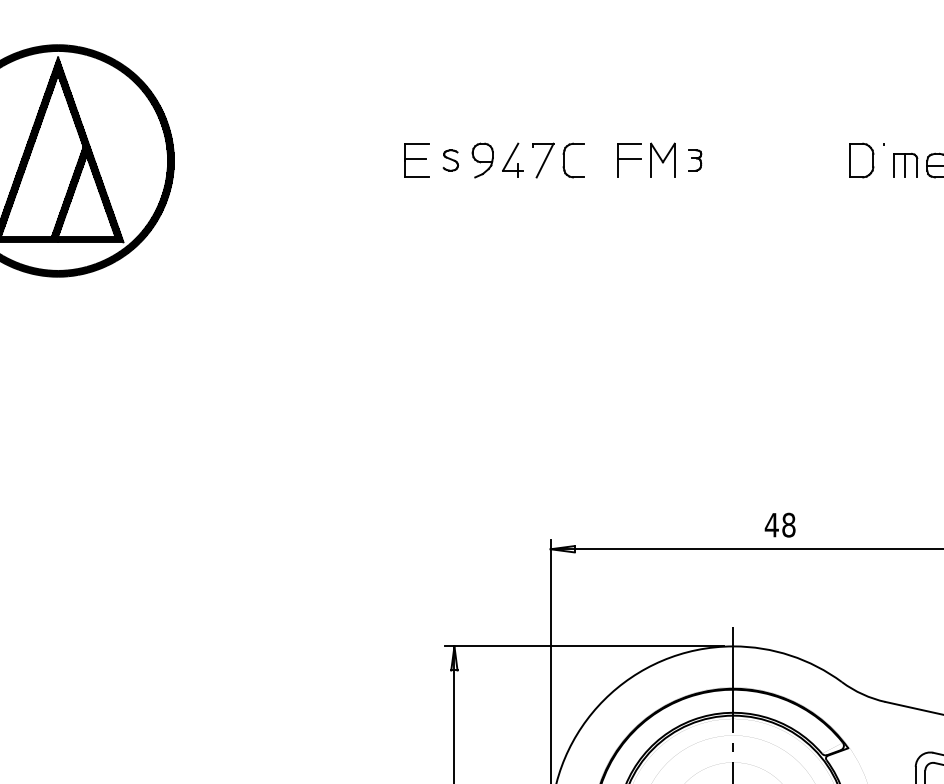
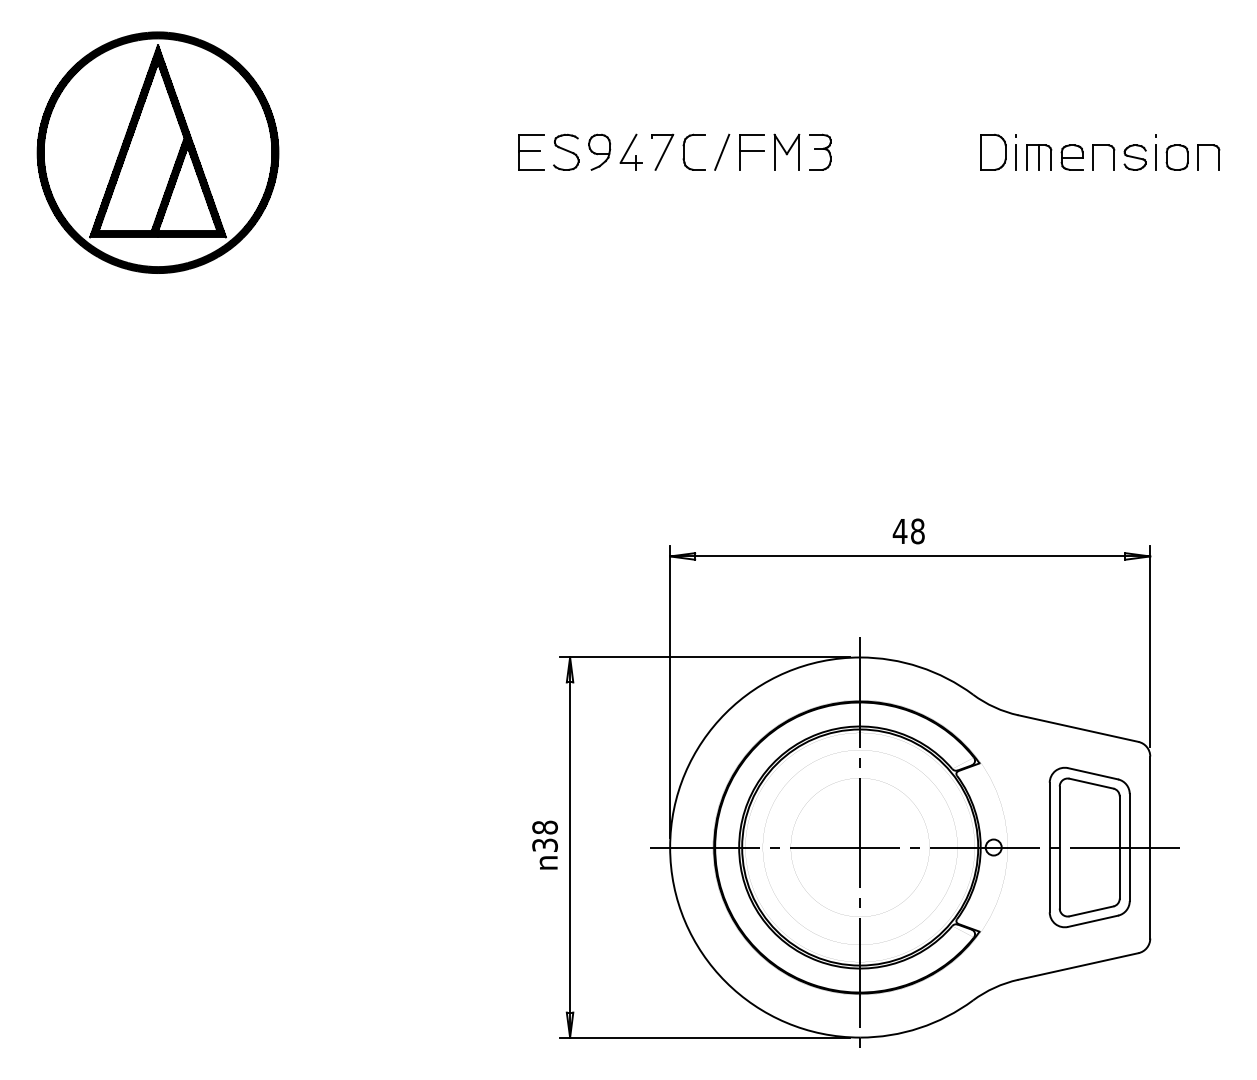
part: (450, 159) -> (566, 151), size x1.67
line: (601, 159) -> (722, 151), added
part: (695, 159) -> (820, 151), size x1.67
line: (883, 165) -> (1016, 157), added

